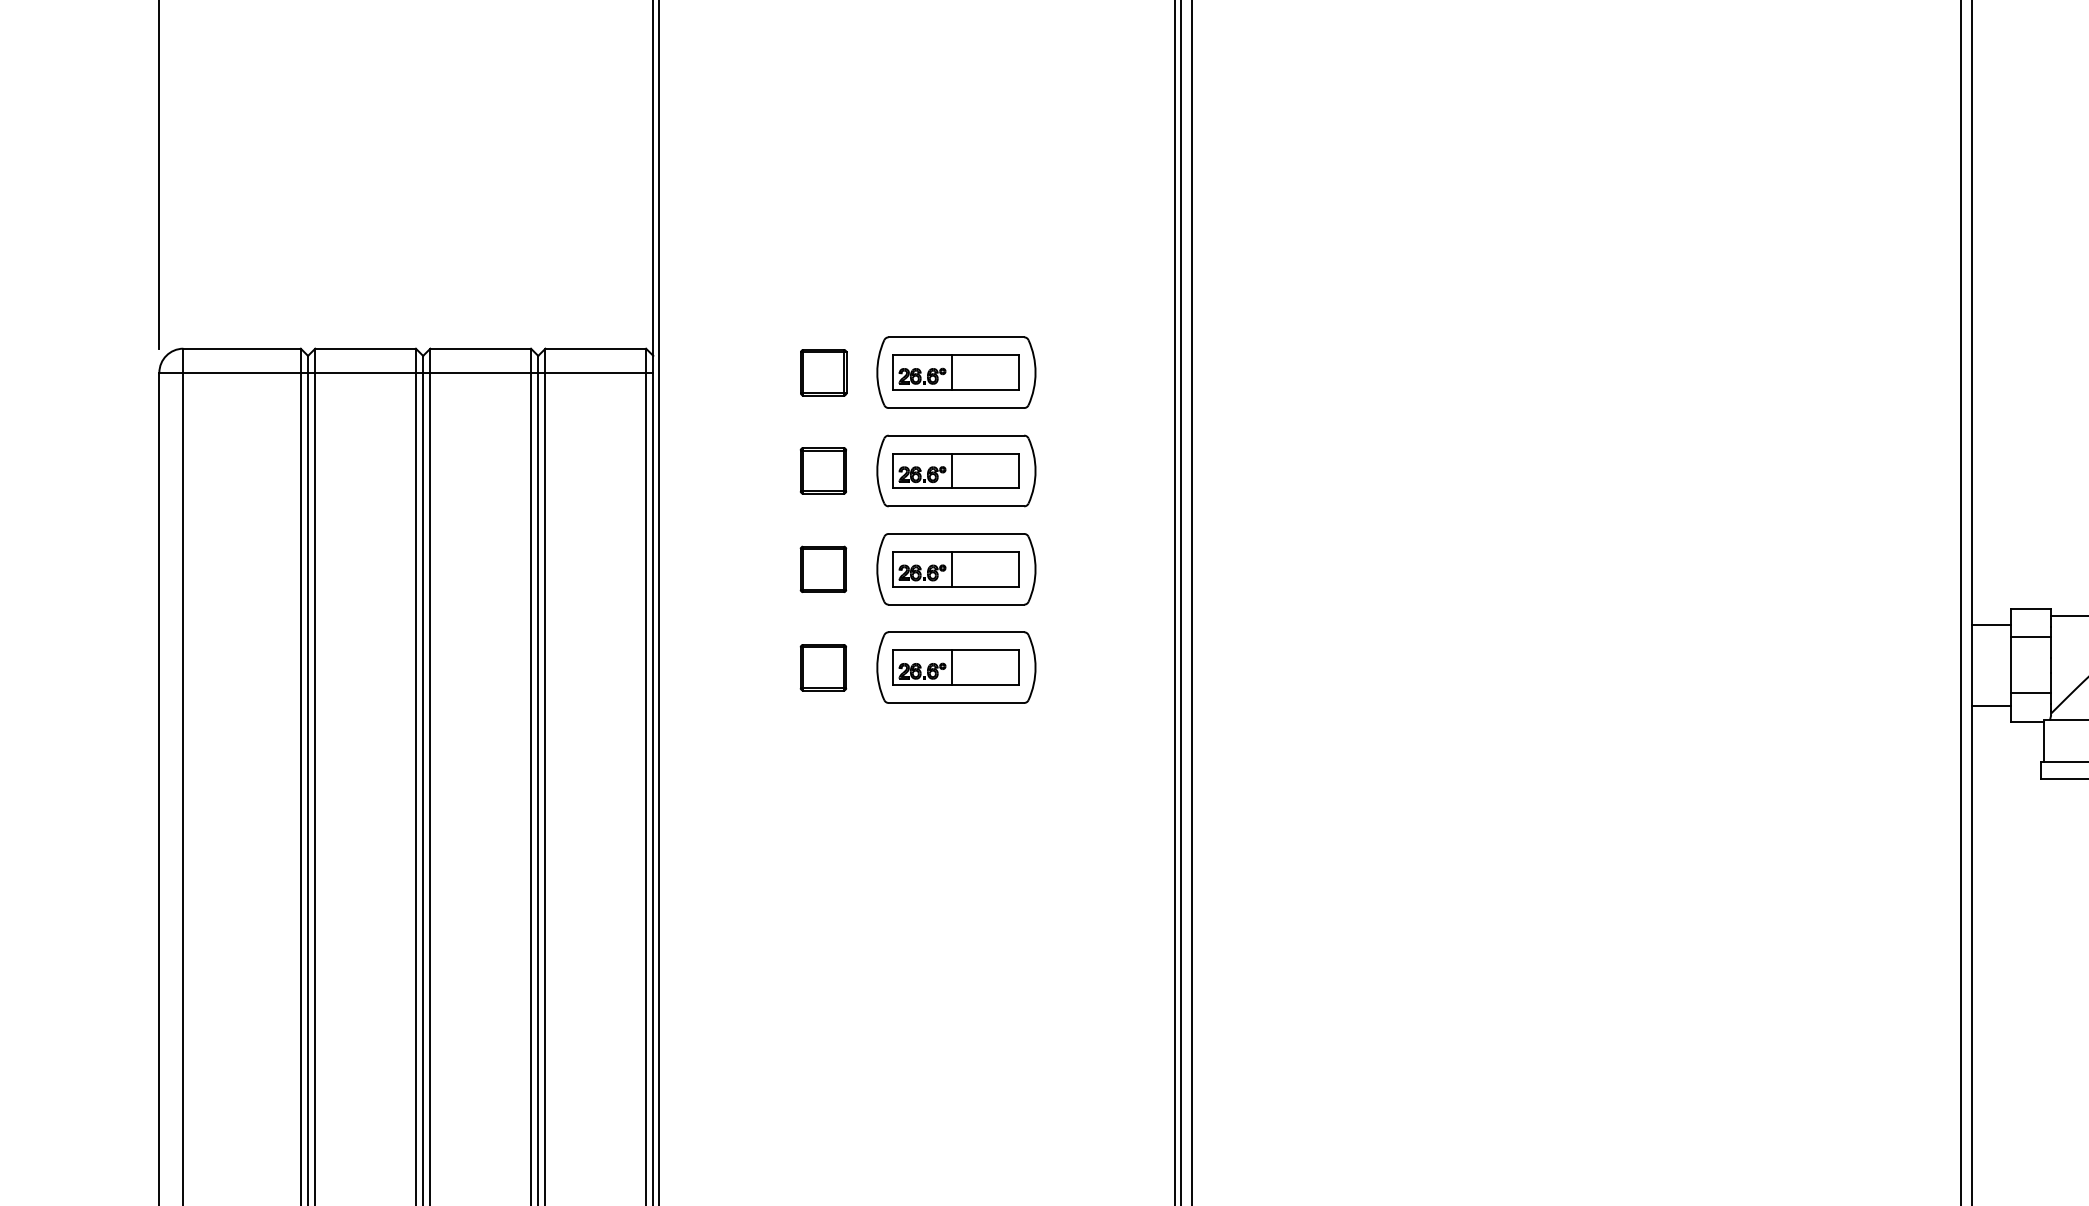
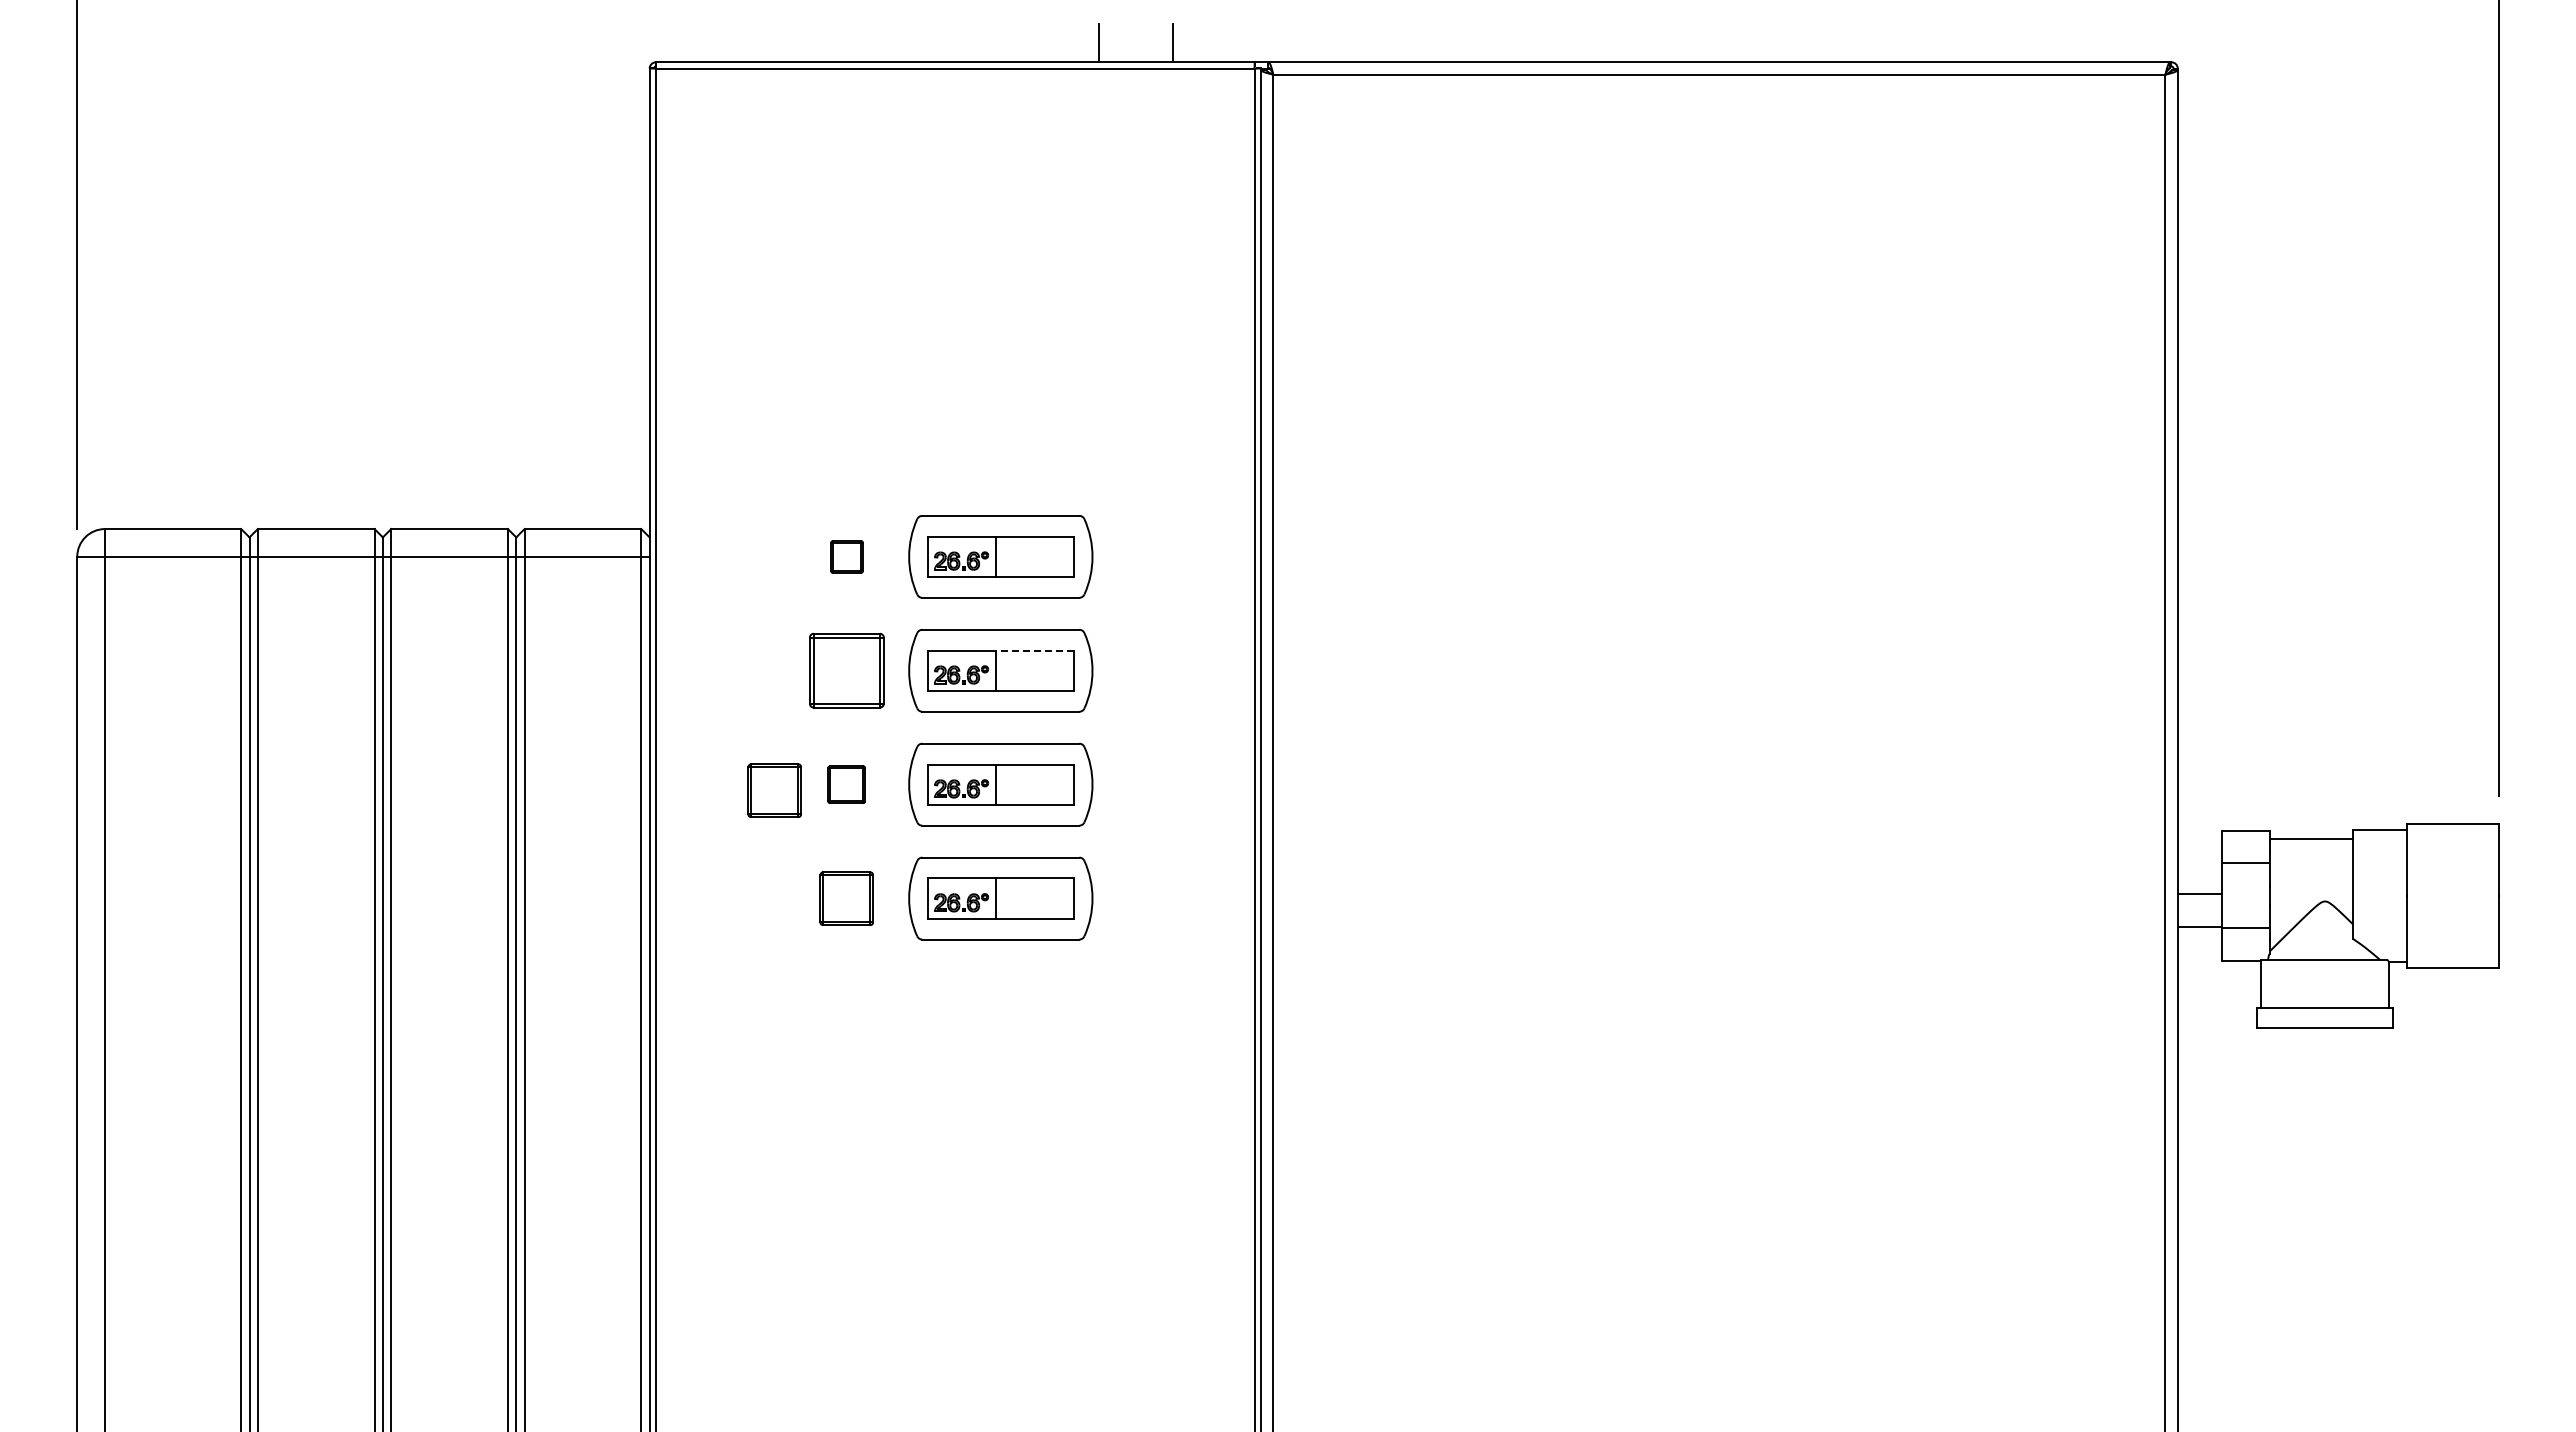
part: (823, 372) -> (846, 556), size x0.6
line: (985, 453) -> (1034, 650), solid -> dashed
part: (823, 470) -> (846, 670), size x1.4
part: (823, 569) -> (846, 784), size x0.7
part: (761, 574) -> (774, 790), added
line: (1990, 625) -> (2199, 927), moved
line: (1990, 705) -> (2199, 893), moved

